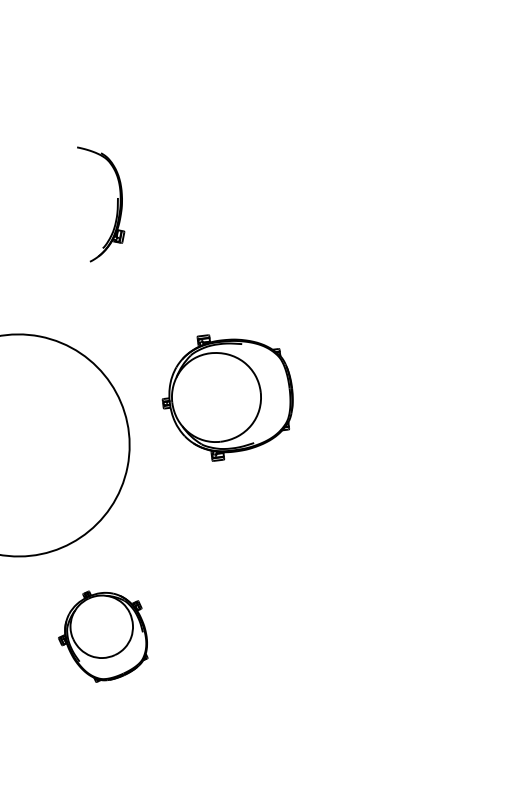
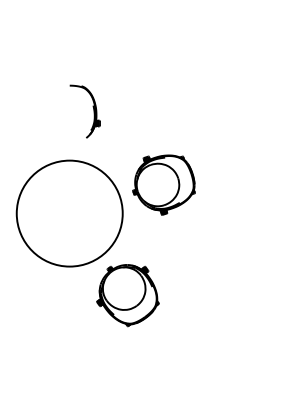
part: (115, 210) -> (93, 111), moved
part: (227, 398) -> (163, 184), moved
part: (104, 637) -> (127, 295), size x1.43

